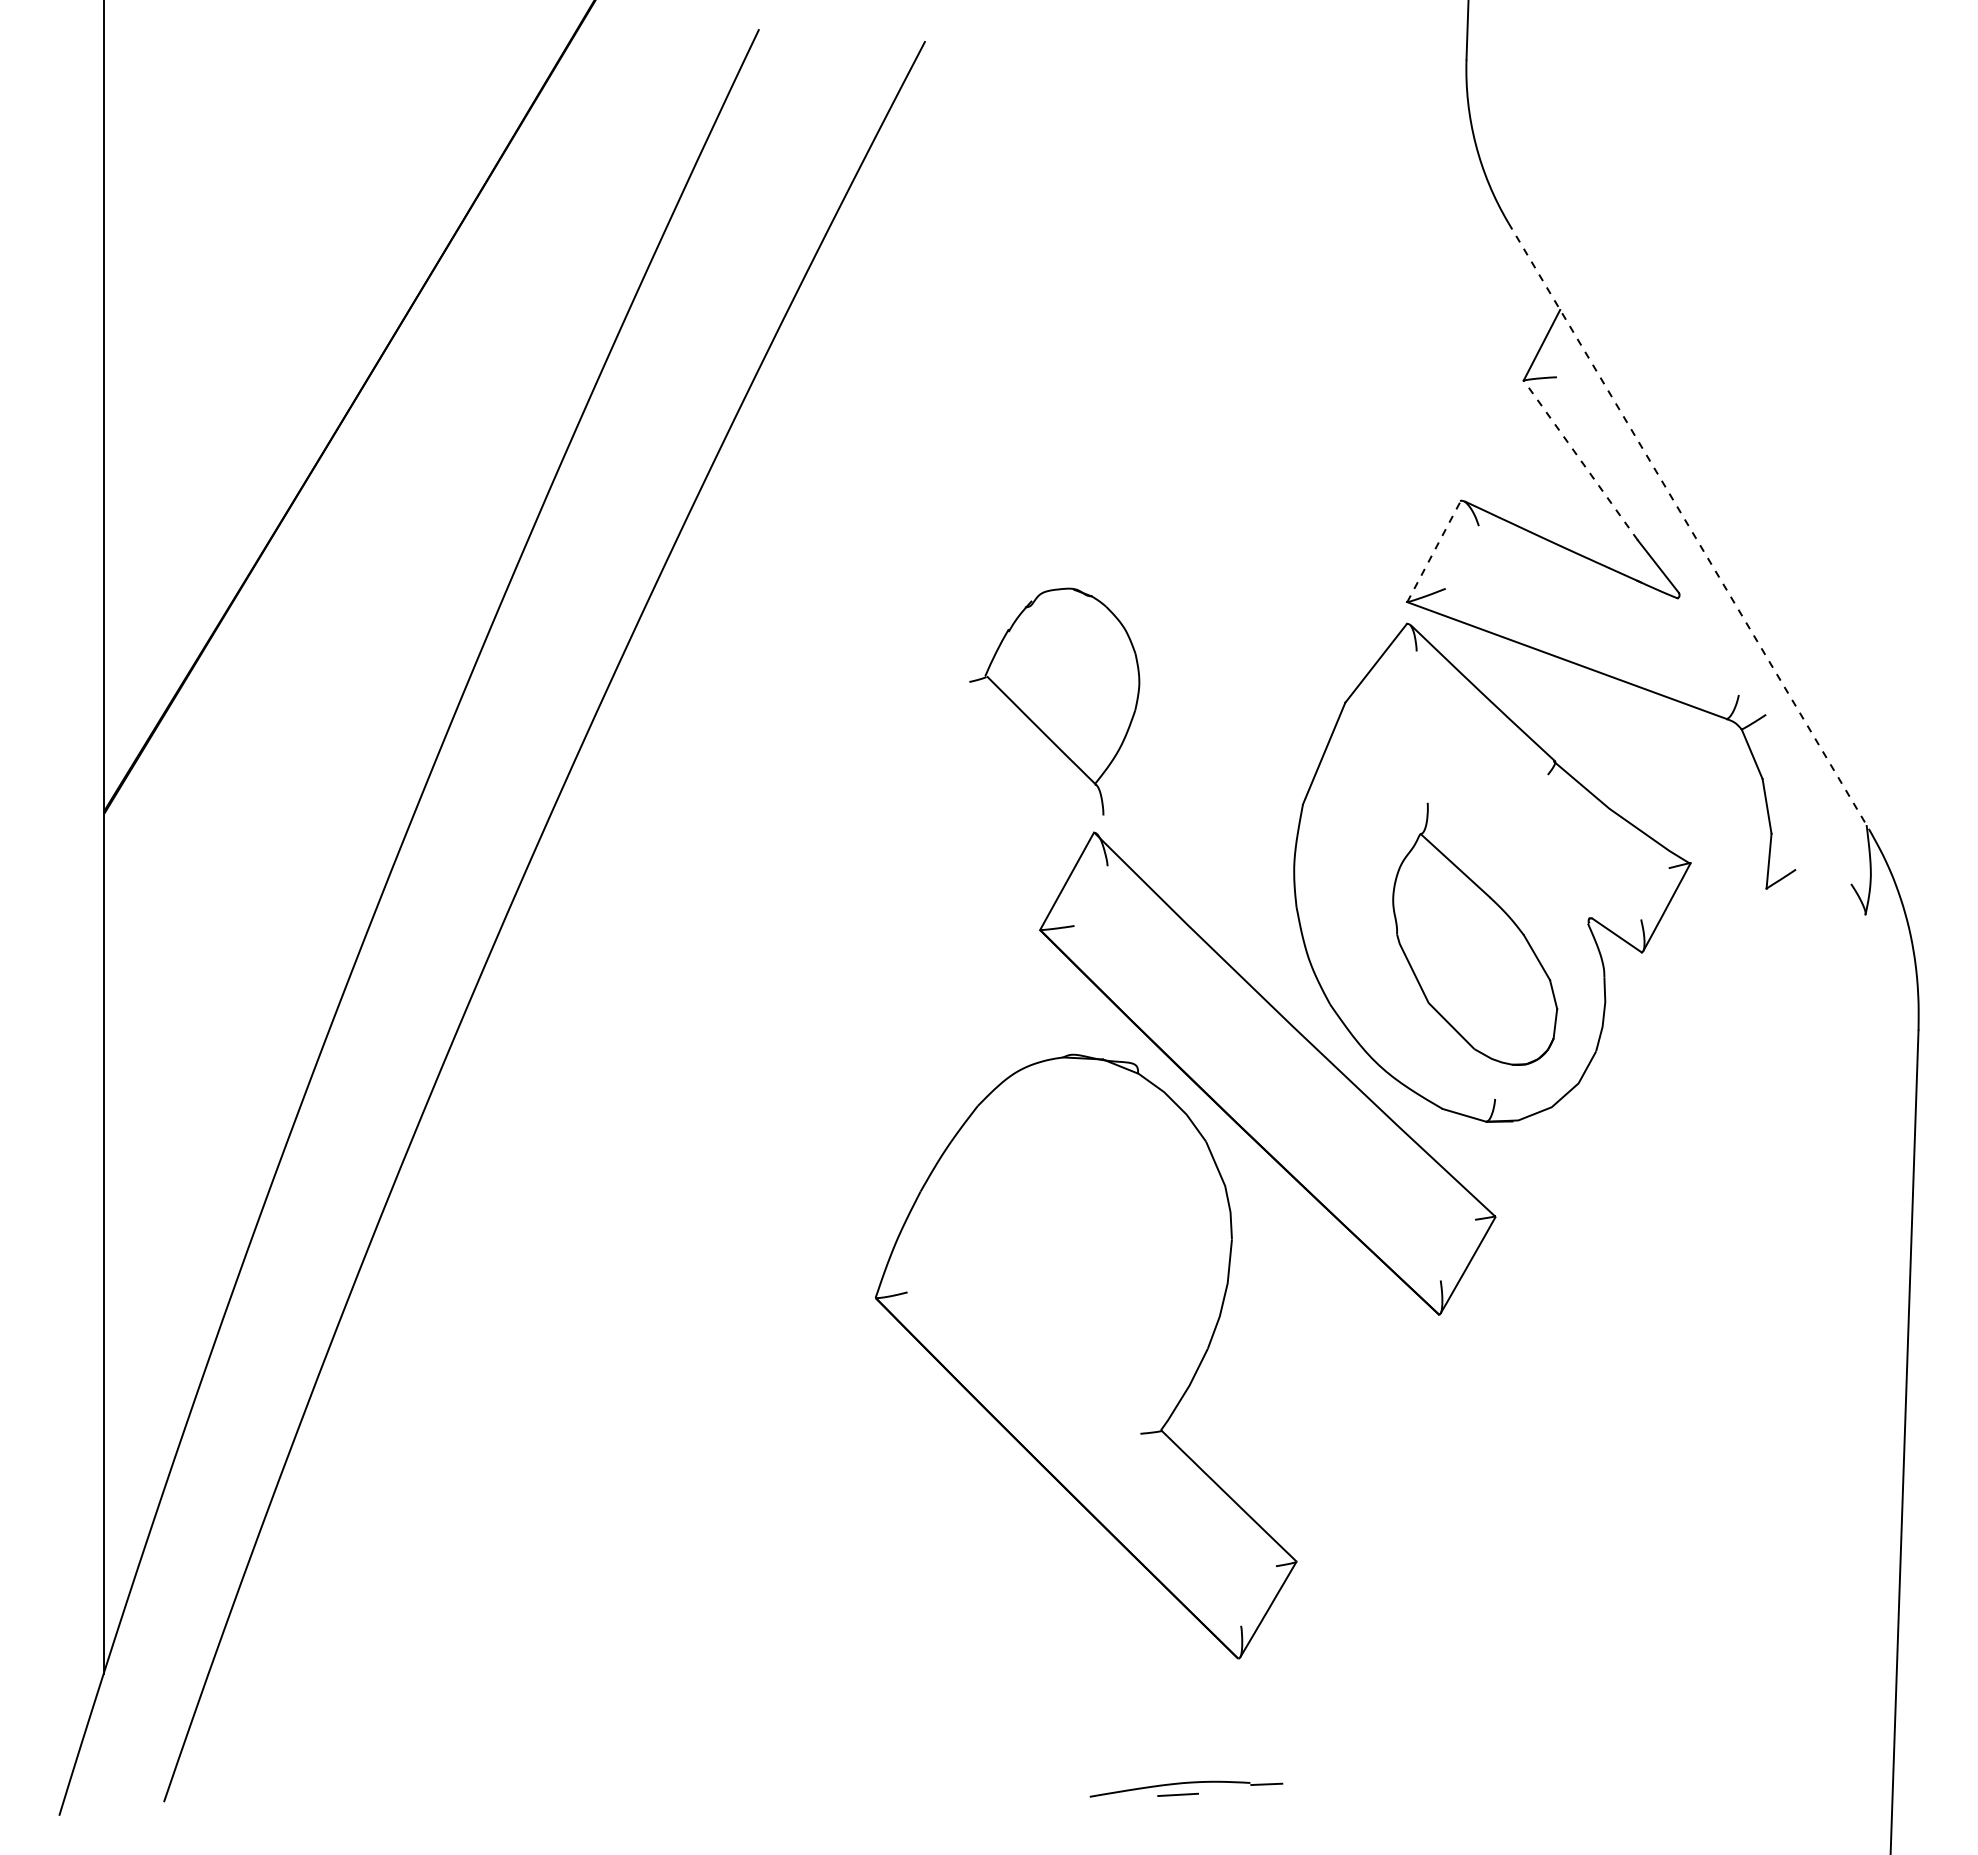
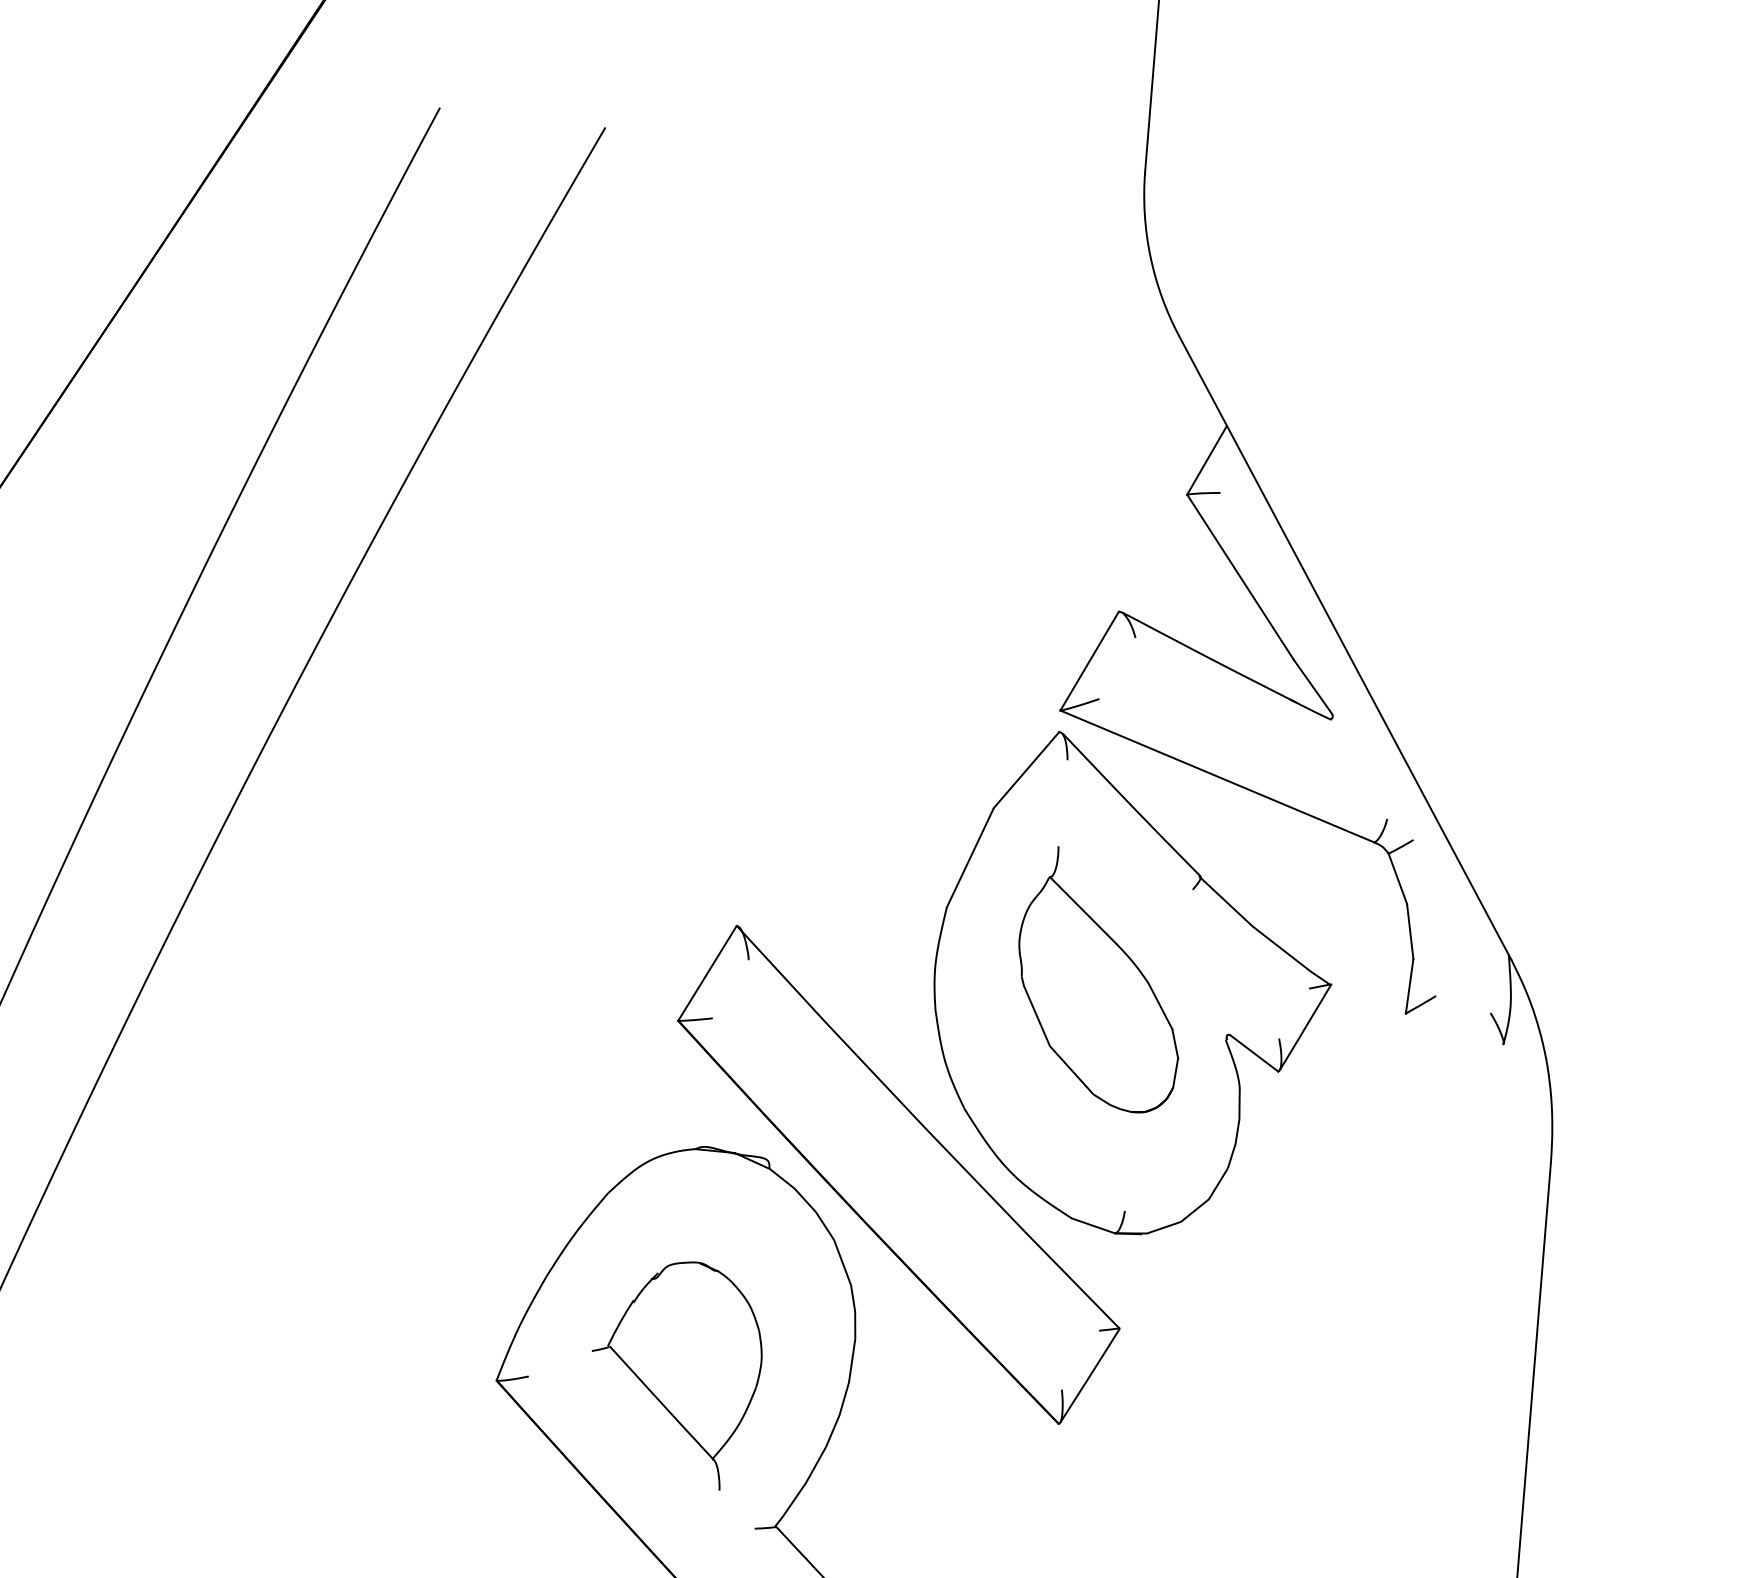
line: (1580, 460) -> (1240, 577), dashed -> solid
line: (1688, 526) -> (1344, 648), dashed -> solid
line: (1434, 551) -> (1090, 661), dashed -> solid
part: (1054, 701) -> (675, 1374), moved
part: (1475, 933) -> (1100, 979), moved

